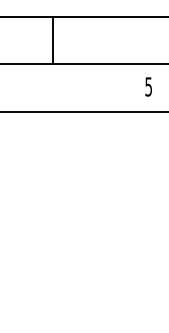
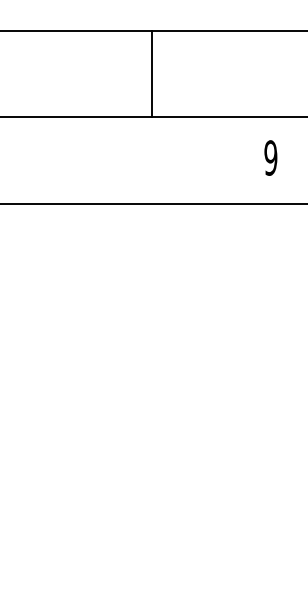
line: (53, 40) -> (152, 73), moved
text: (148, 86) -> (270, 157), 5 -> 9

